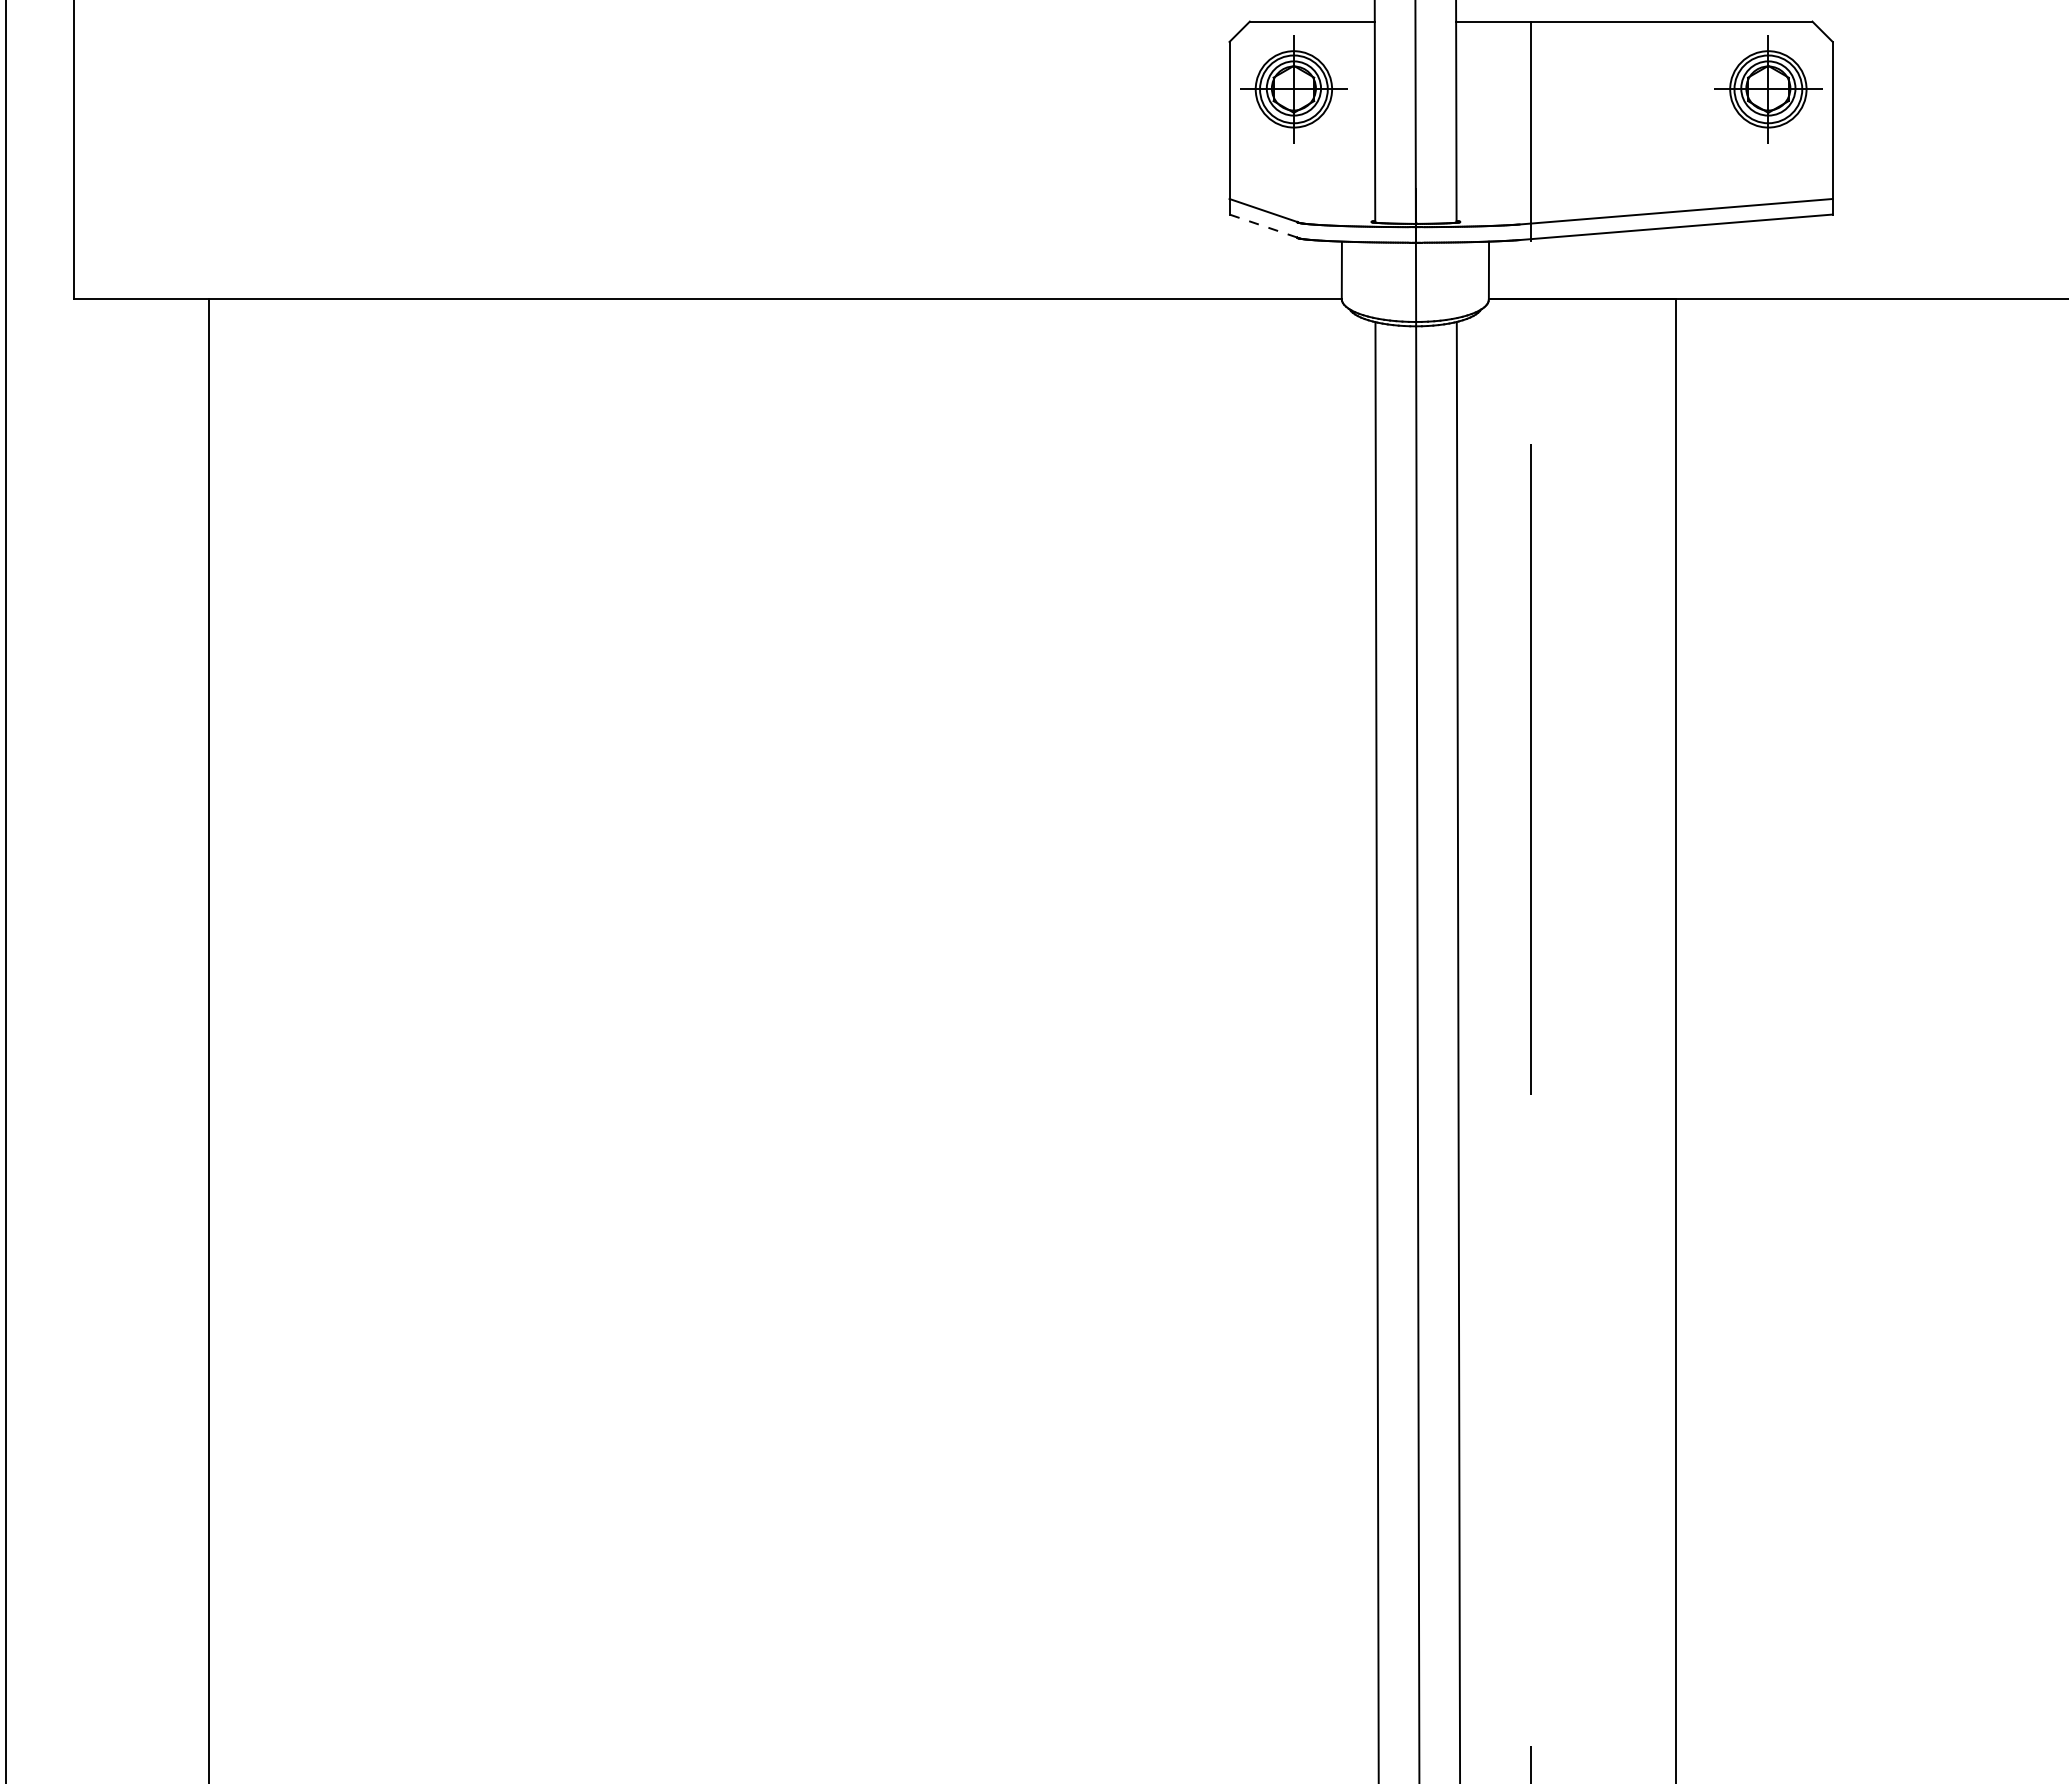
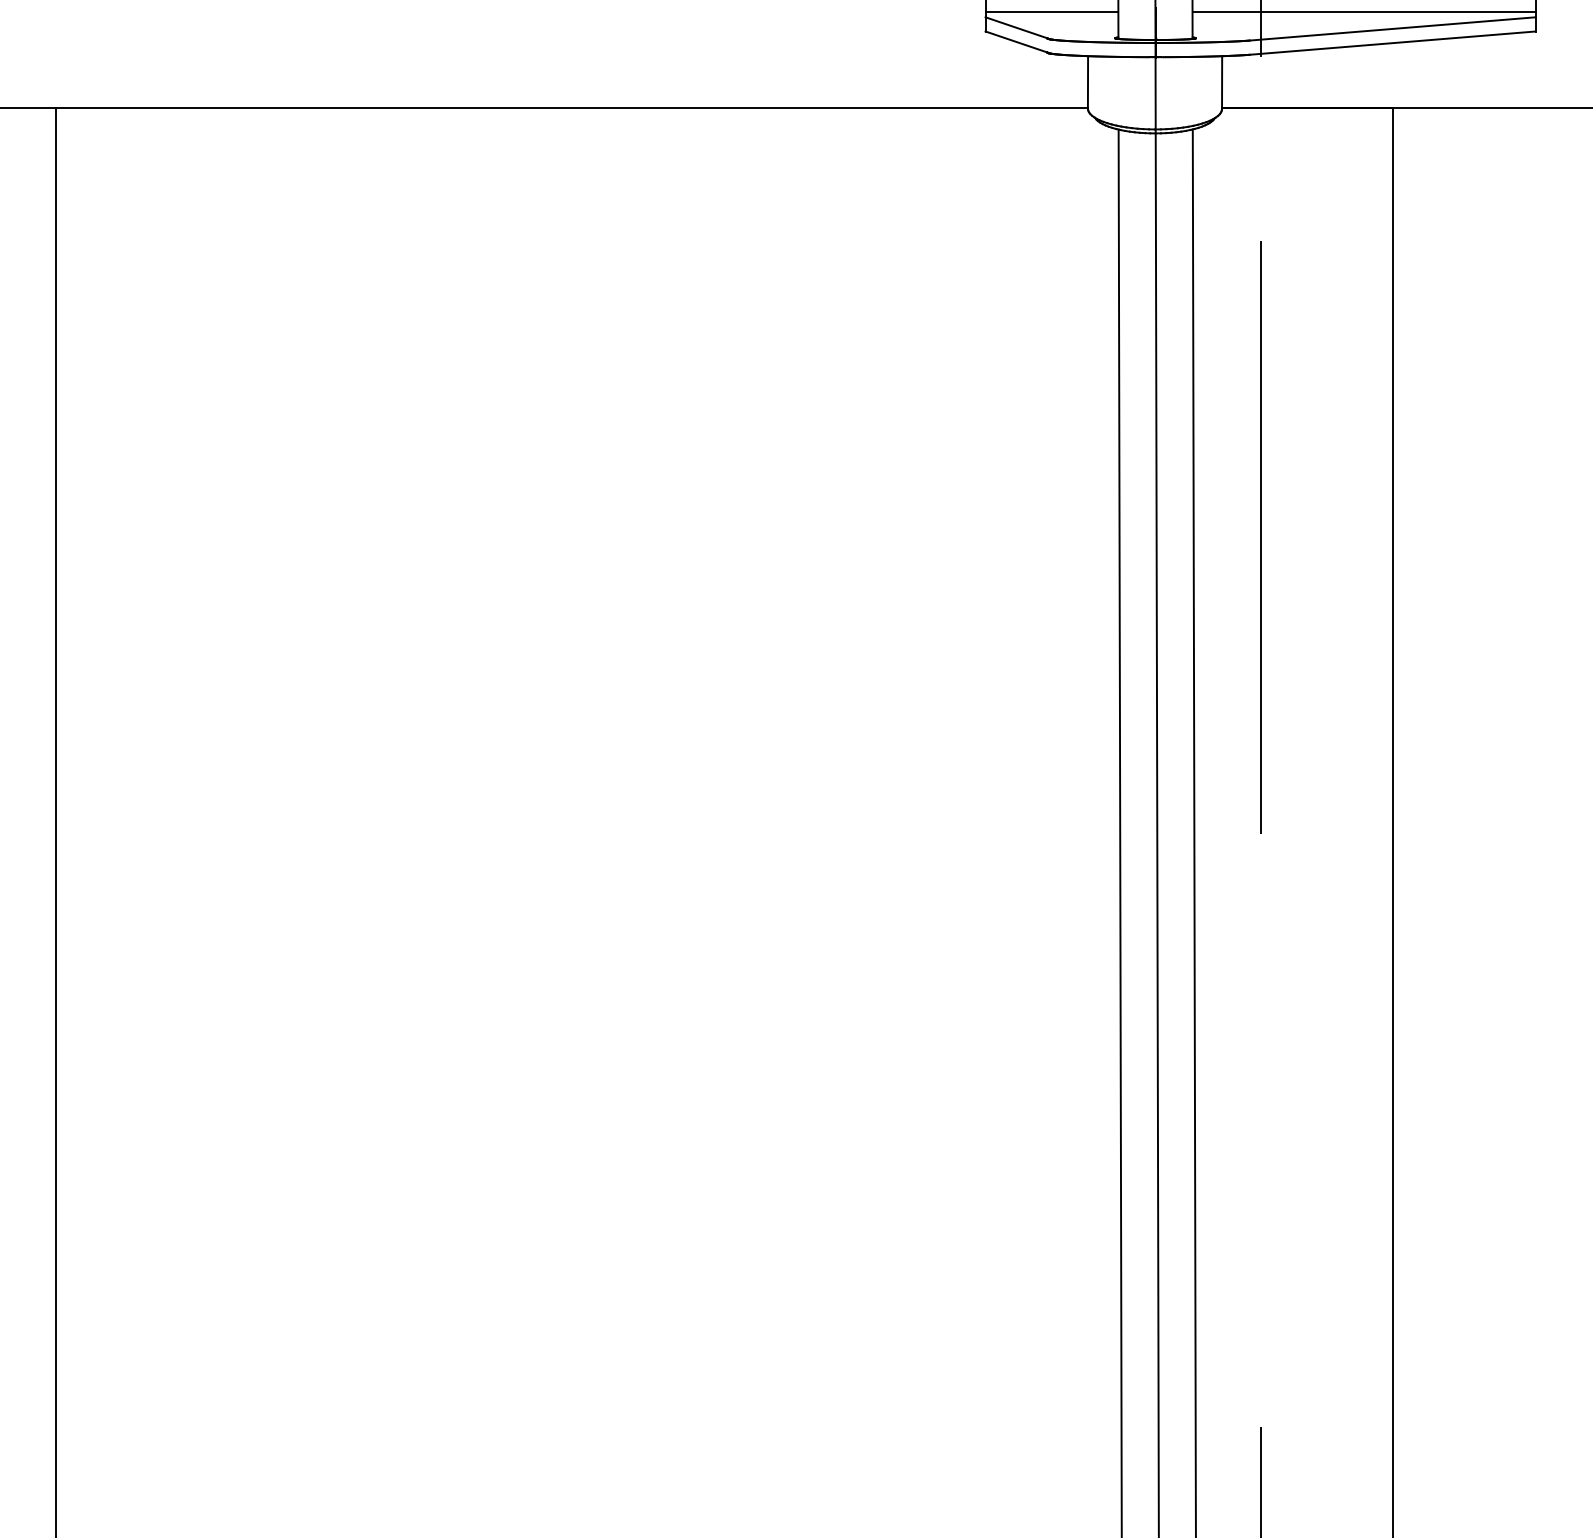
line: (1302, 193) -> (1052, 12), added
line: (1644, 193) -> (1363, 12), added
line: (1263, 226) -> (1016, 42), dashed -> solid

